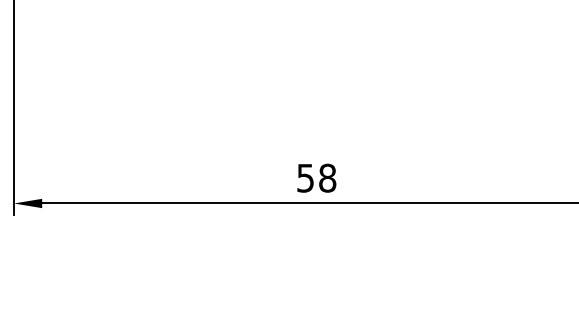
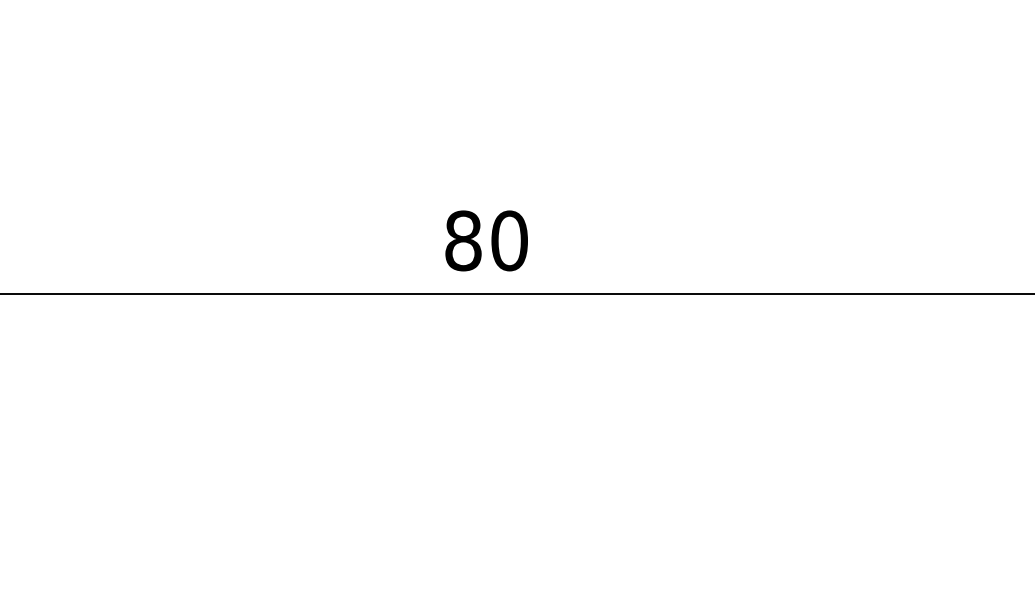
text: (316, 177) -> (486, 239), 58 -> 80

